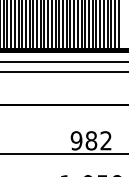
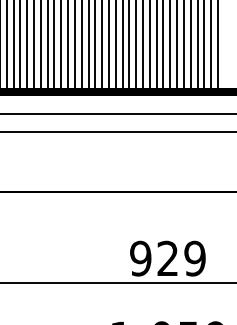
text: (98, 140) -> (180, 258), 982 -> 929

